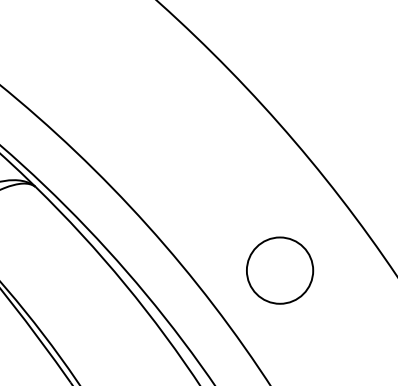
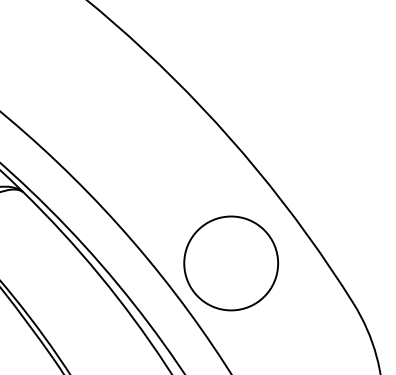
circle: (279, 270) -> (230, 263), size x1.67

